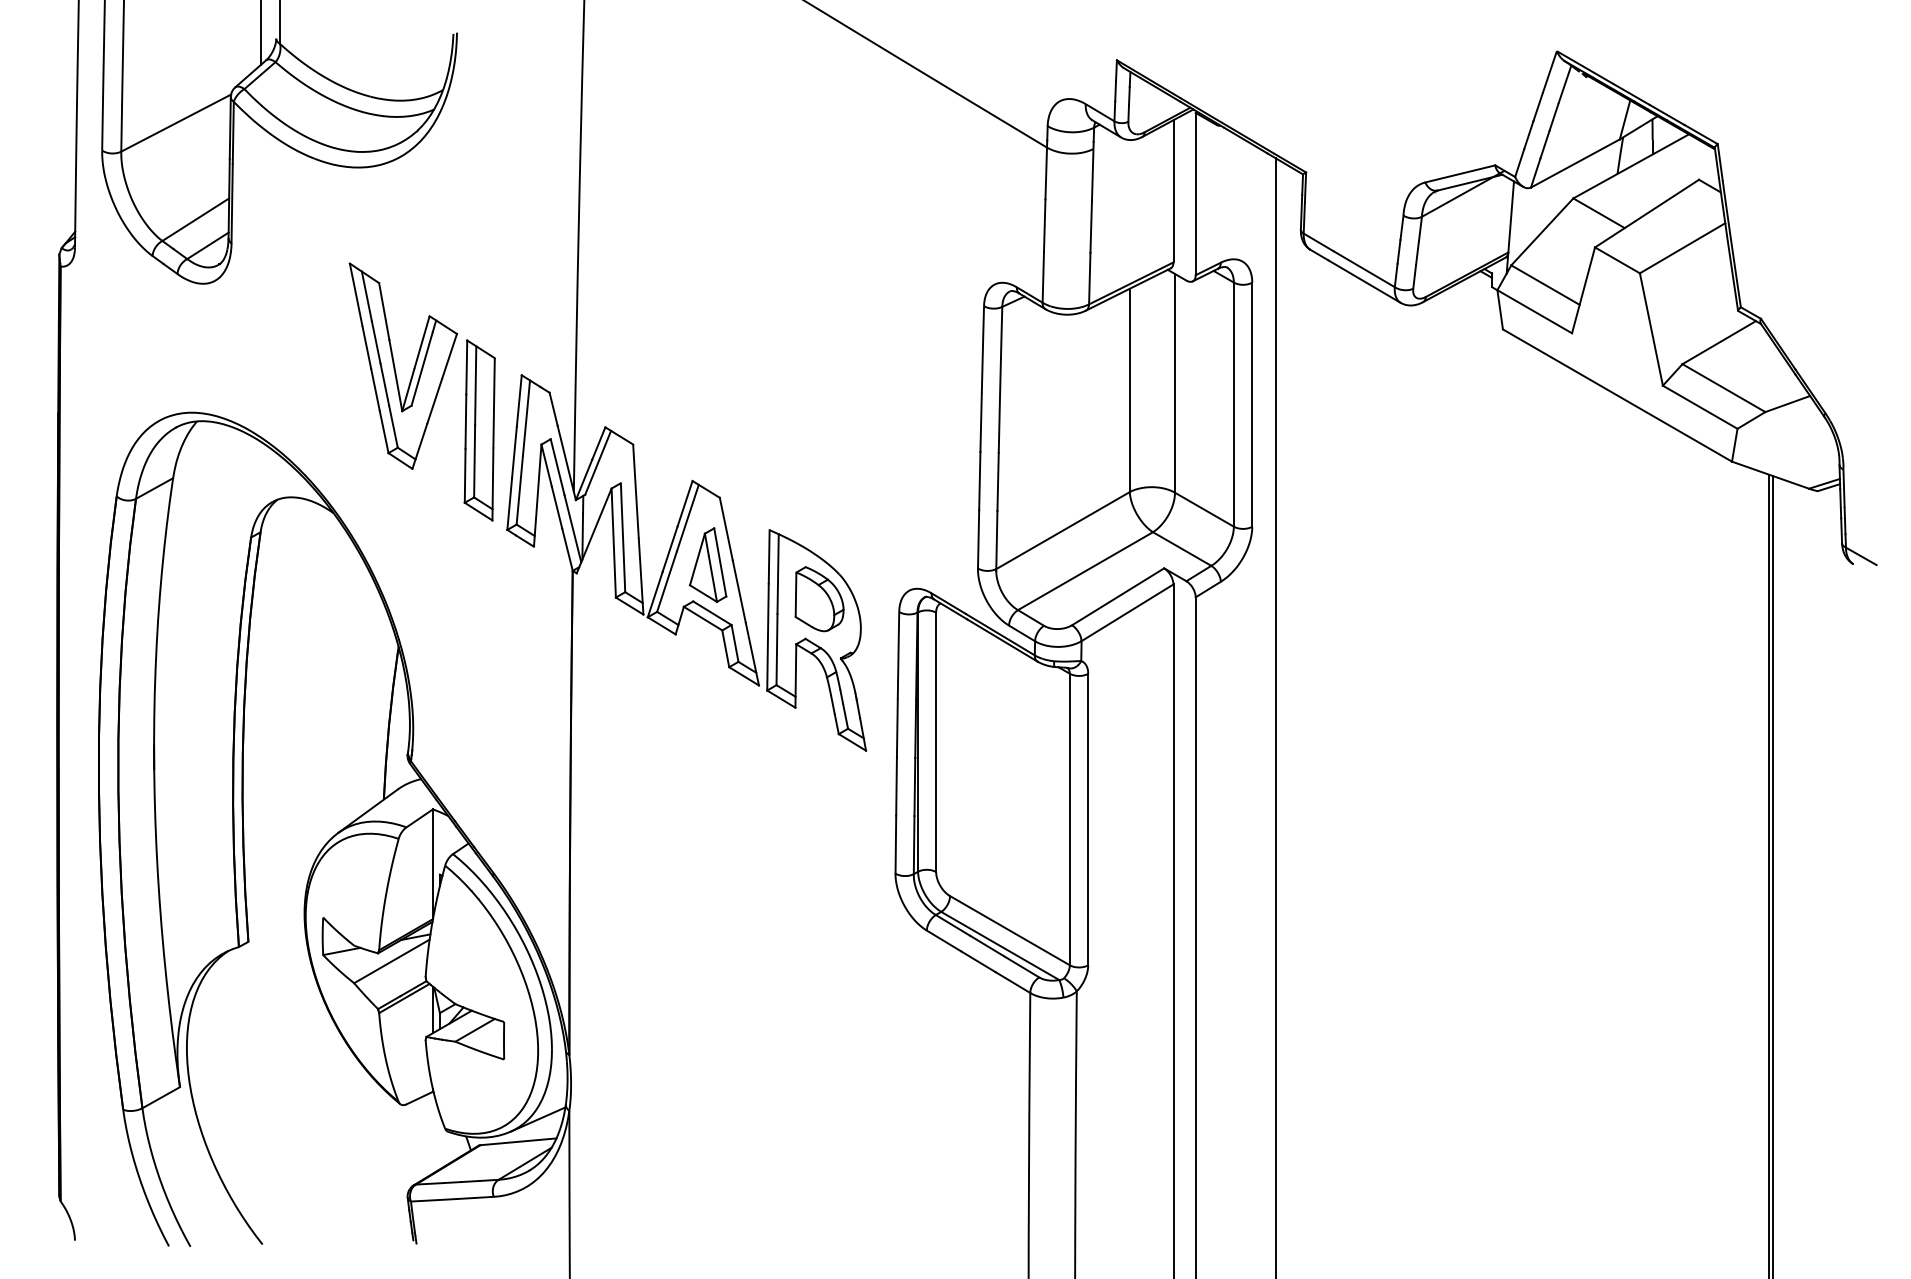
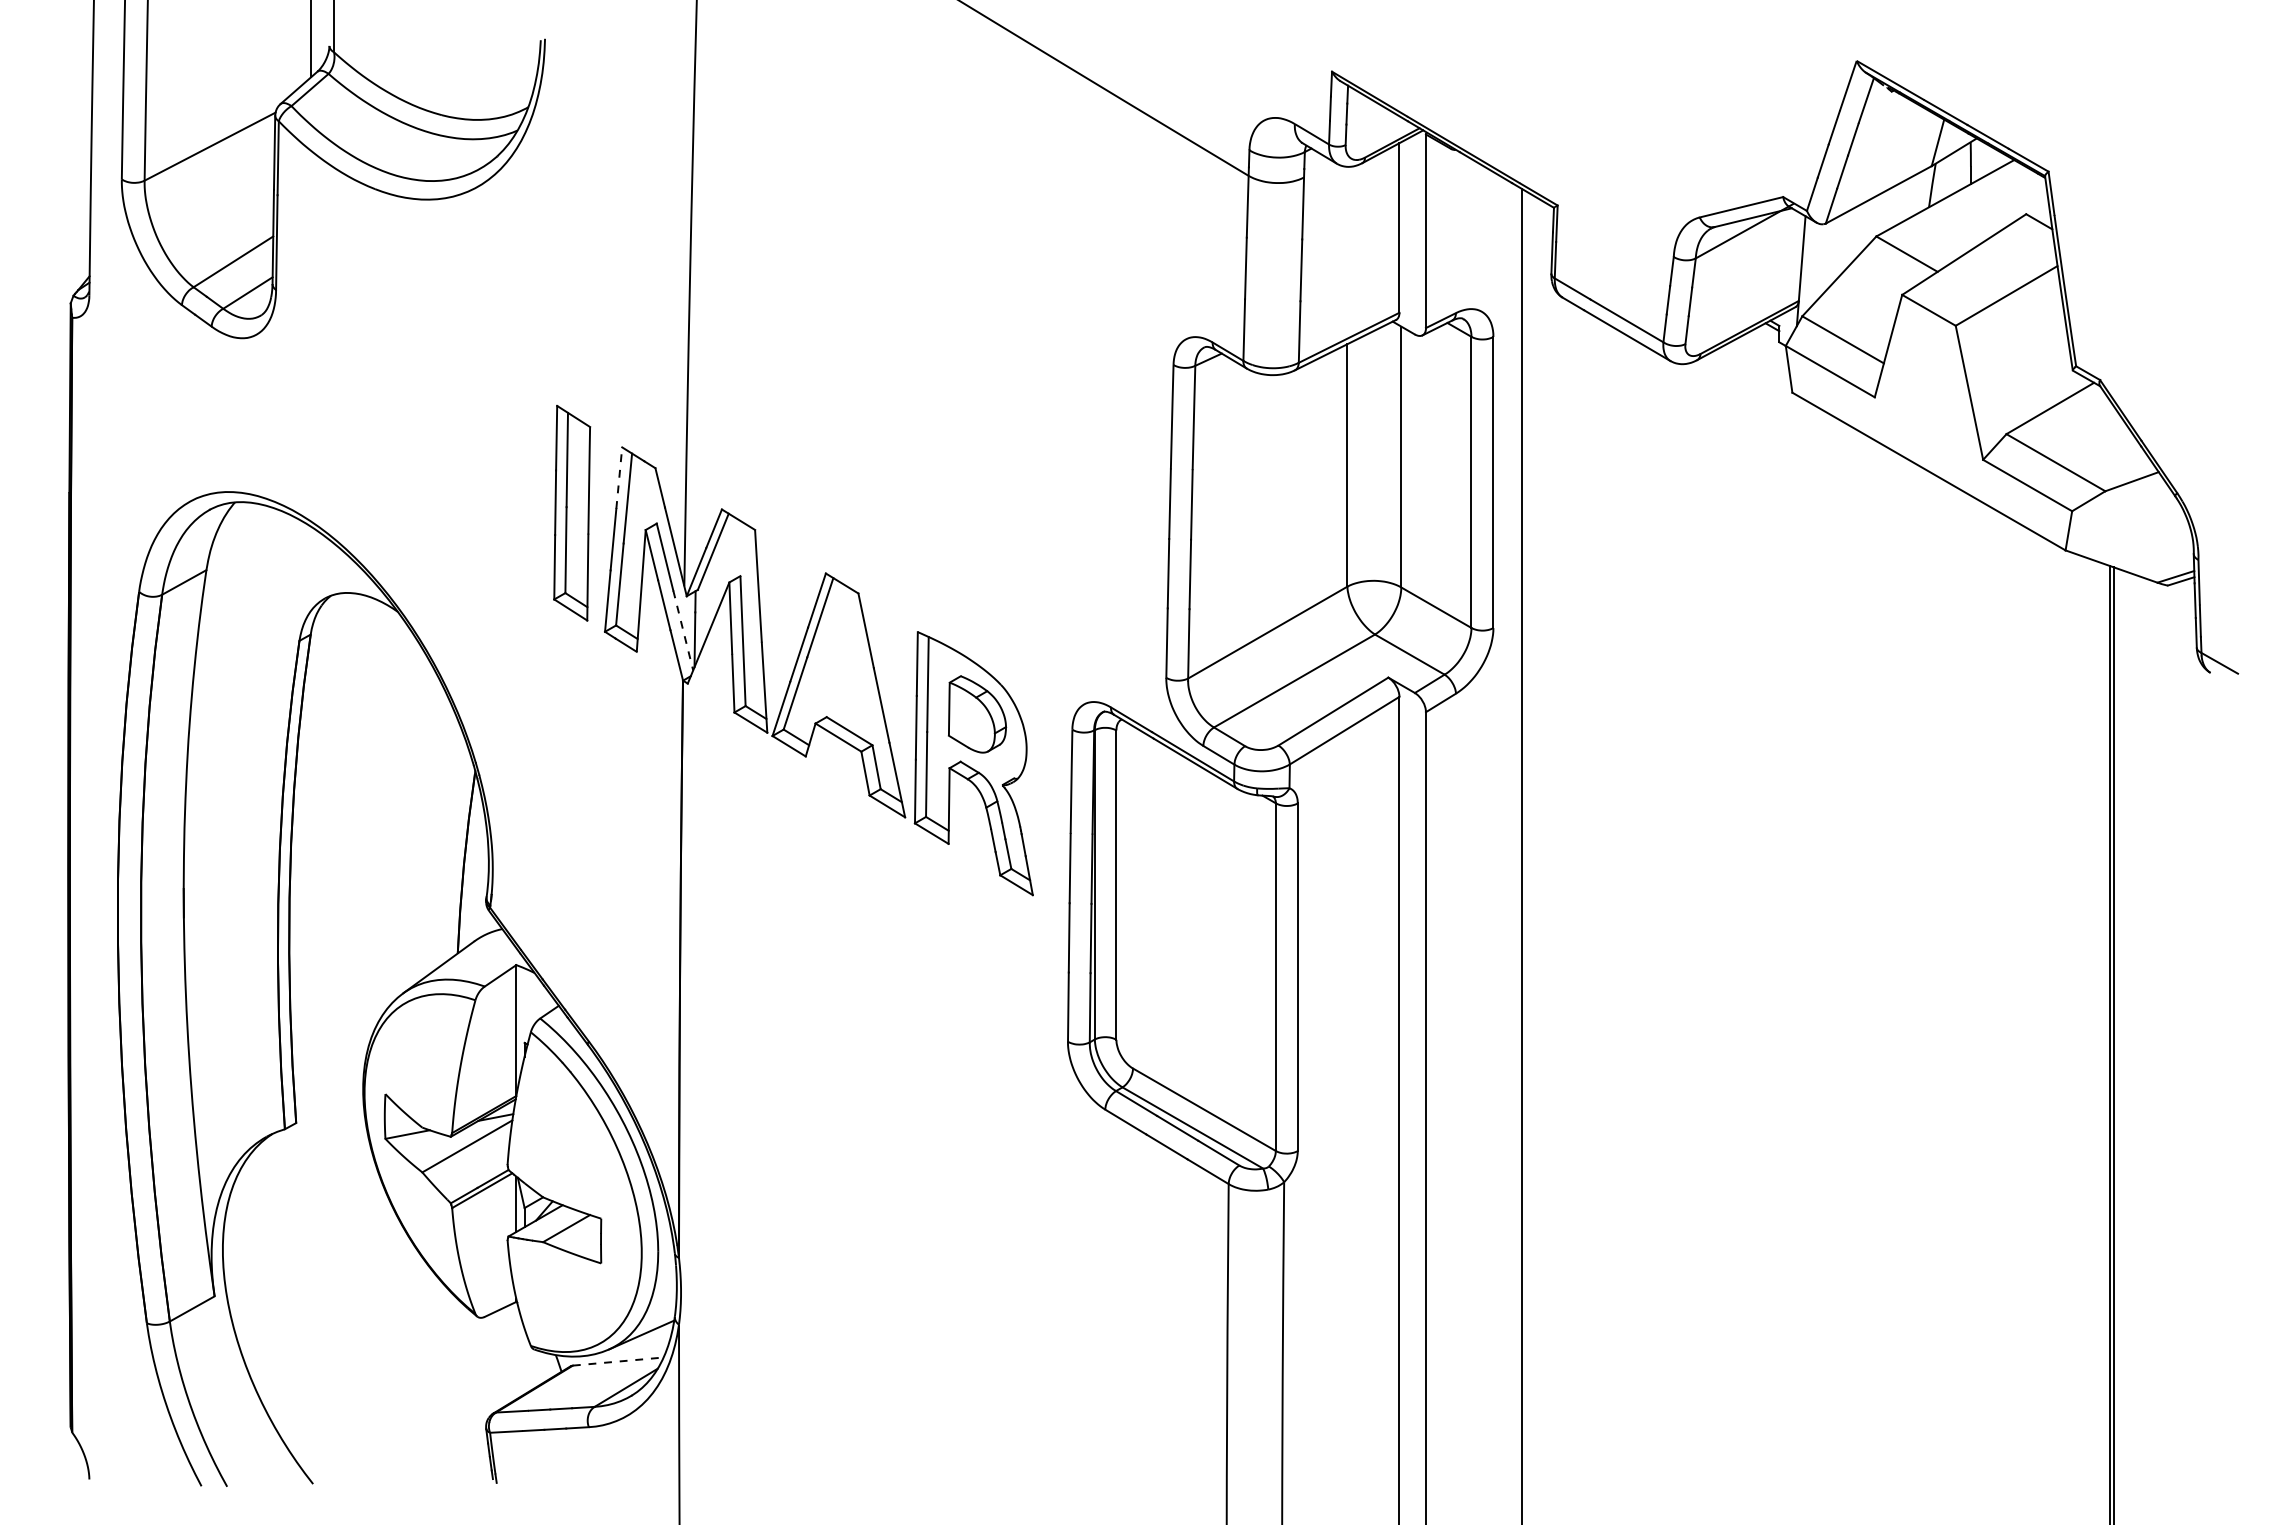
part: (395, 366) -> (471, 437), removed
line: (519, 401) -> (619, 478), solid -> dashed
line: (573, 529) -> (683, 631), solid -> dashed
part: (708, 564) -> (844, 673), removed
line: (518, 1141) -> (618, 1361), solid -> dashed

